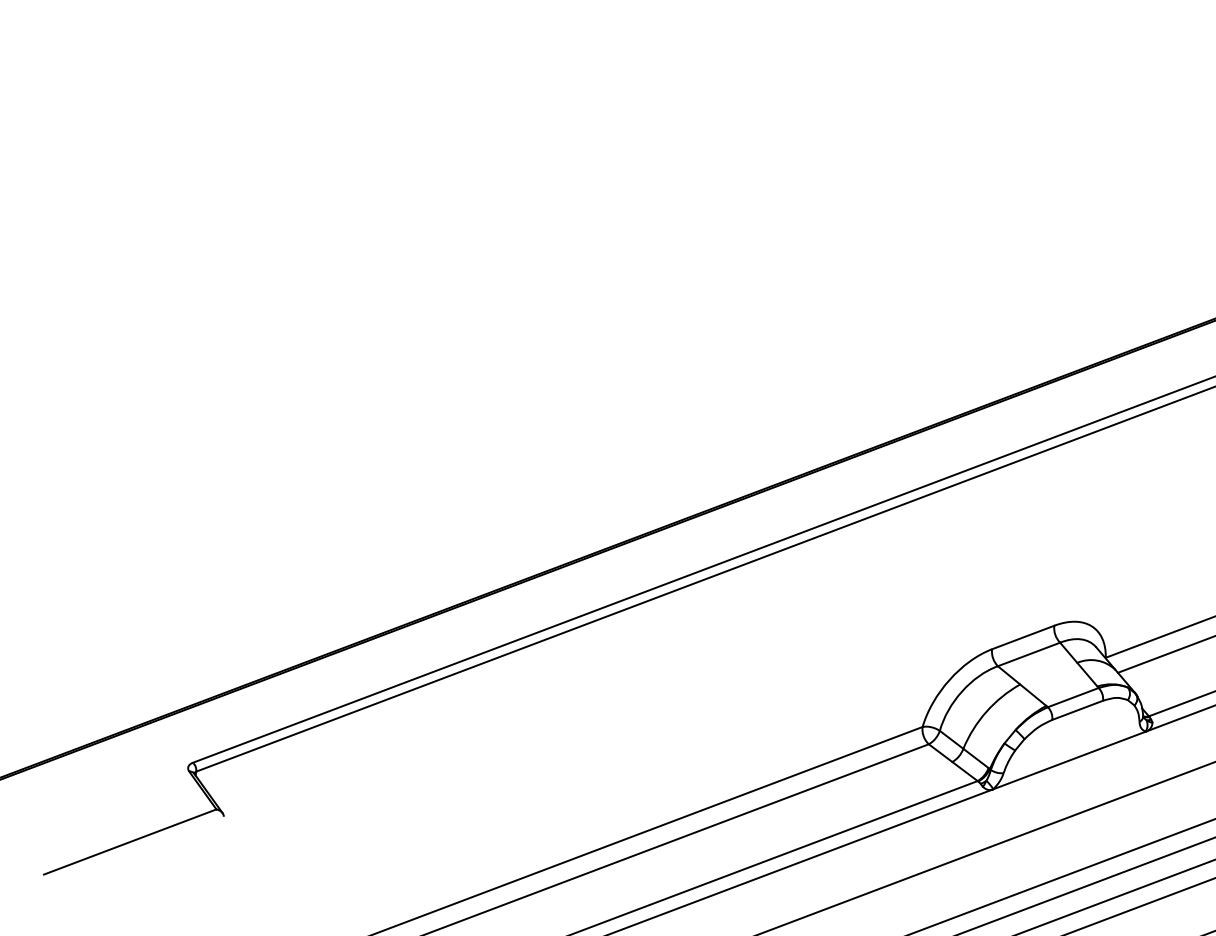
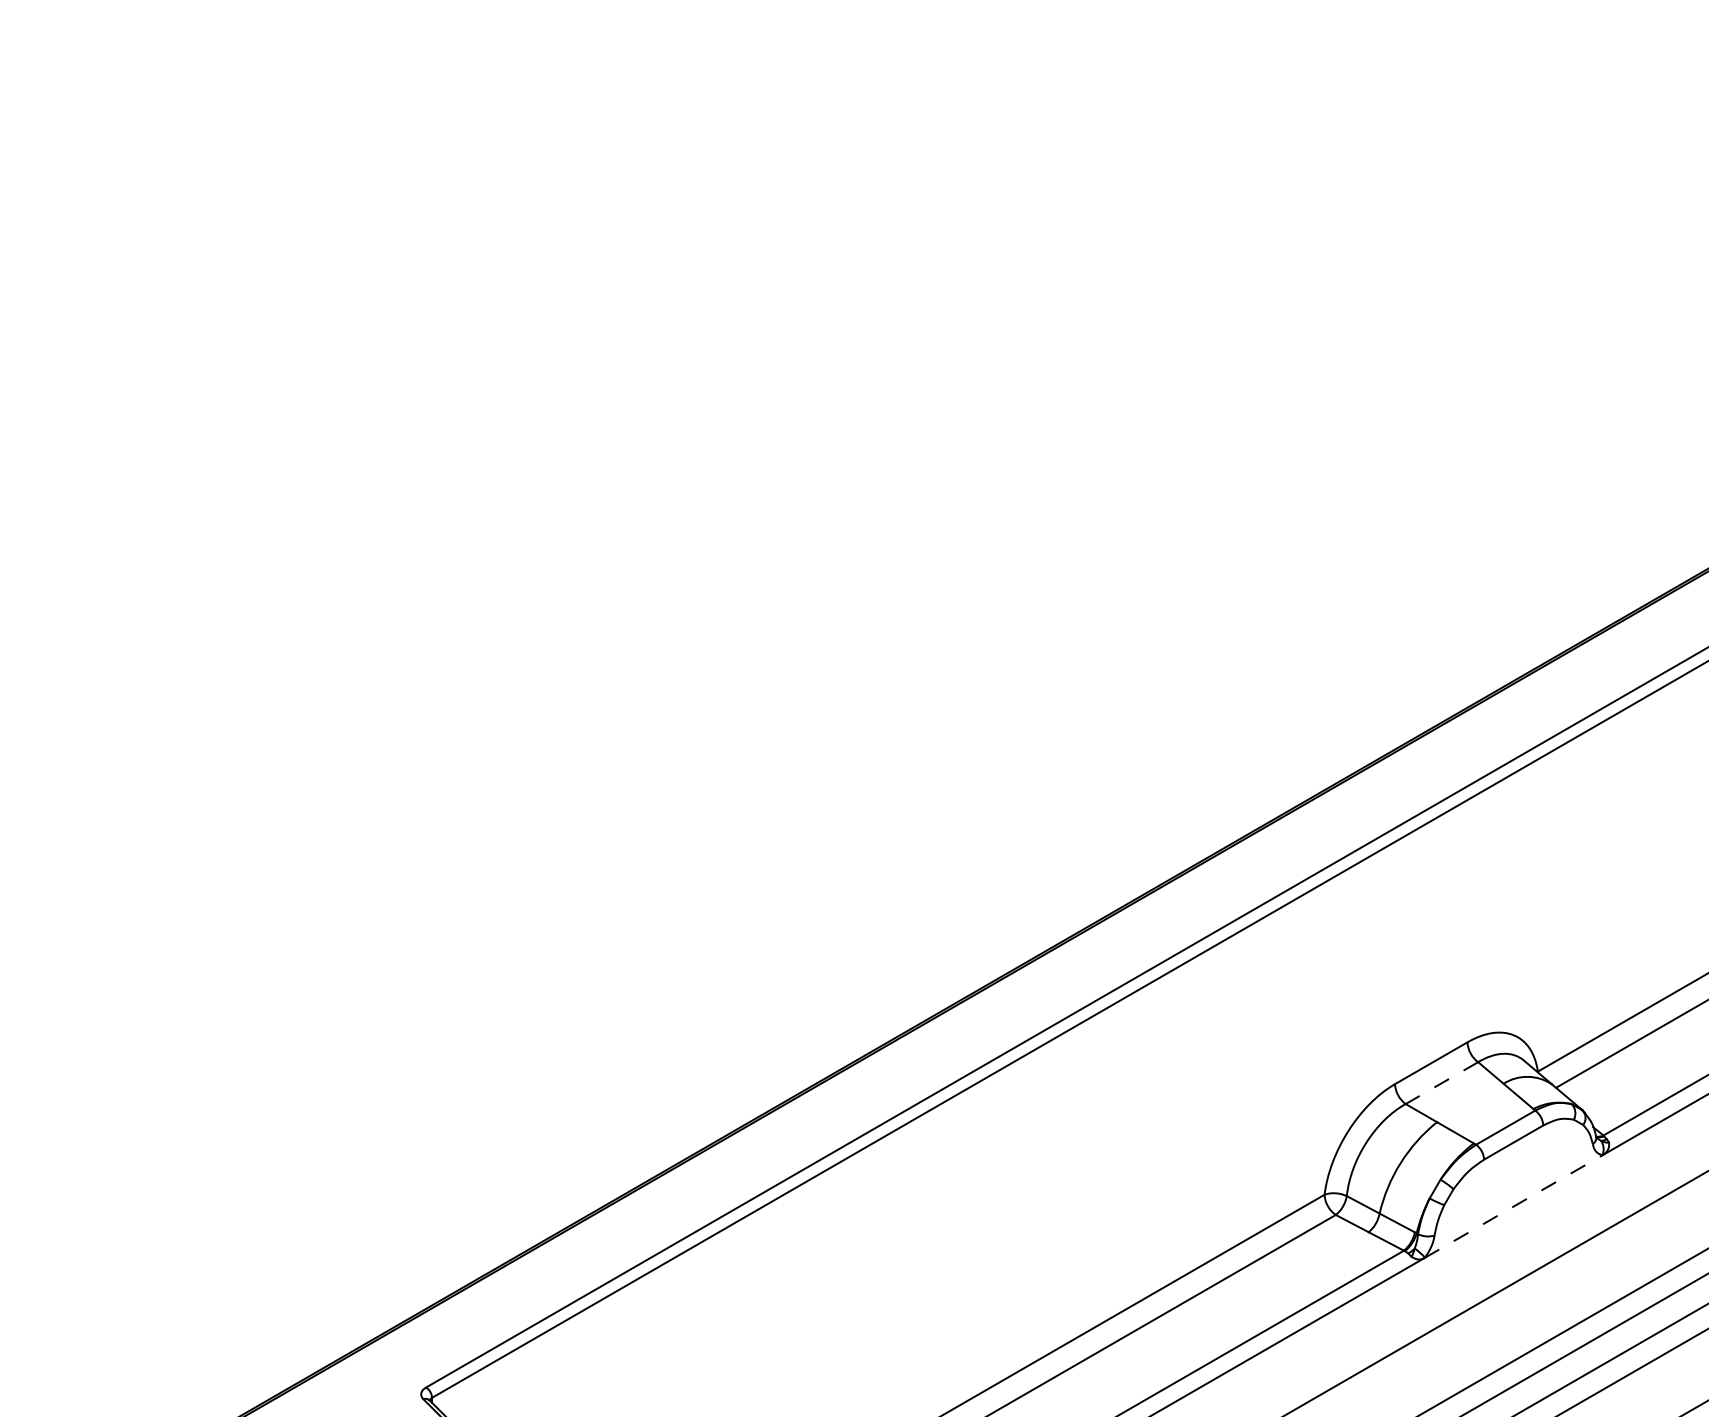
line: (1028, 654) -> (1441, 1083), solid -> dashed
line: (1069, 760) -> (1513, 1206), solid -> dashed

